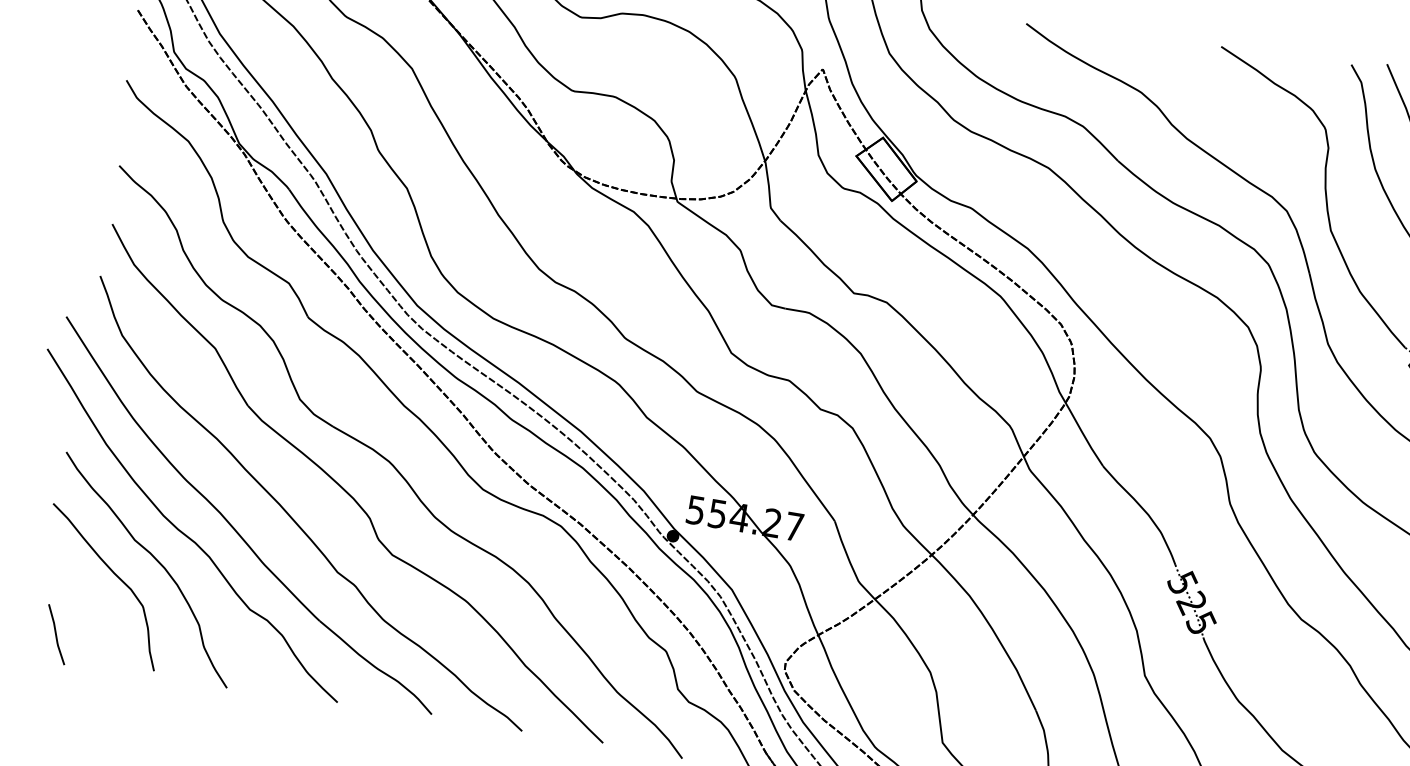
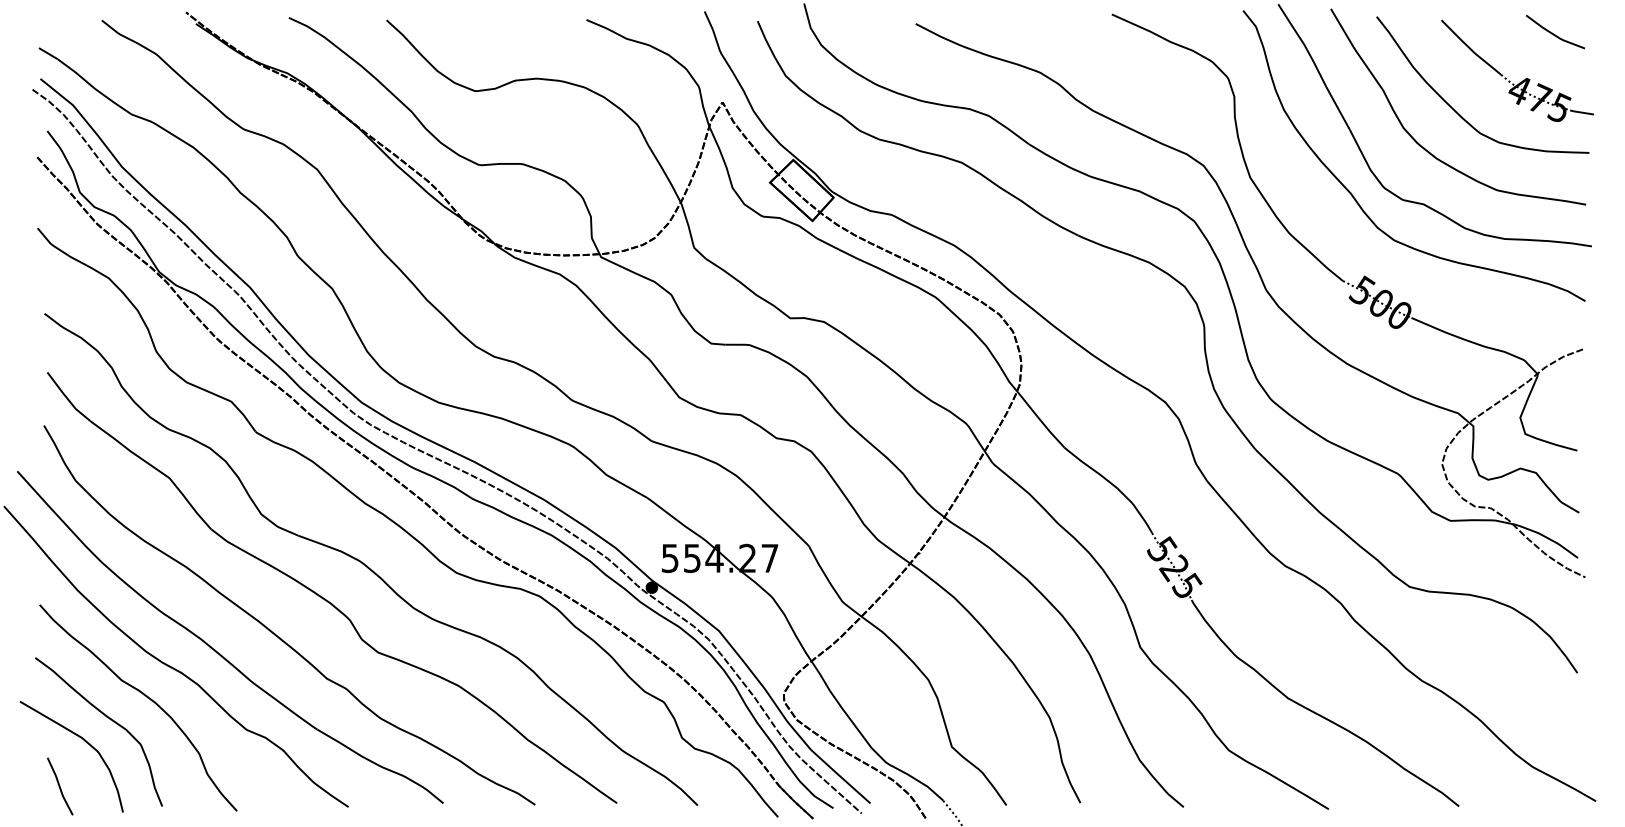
curve: (88, 595) -> (85, 742), added

